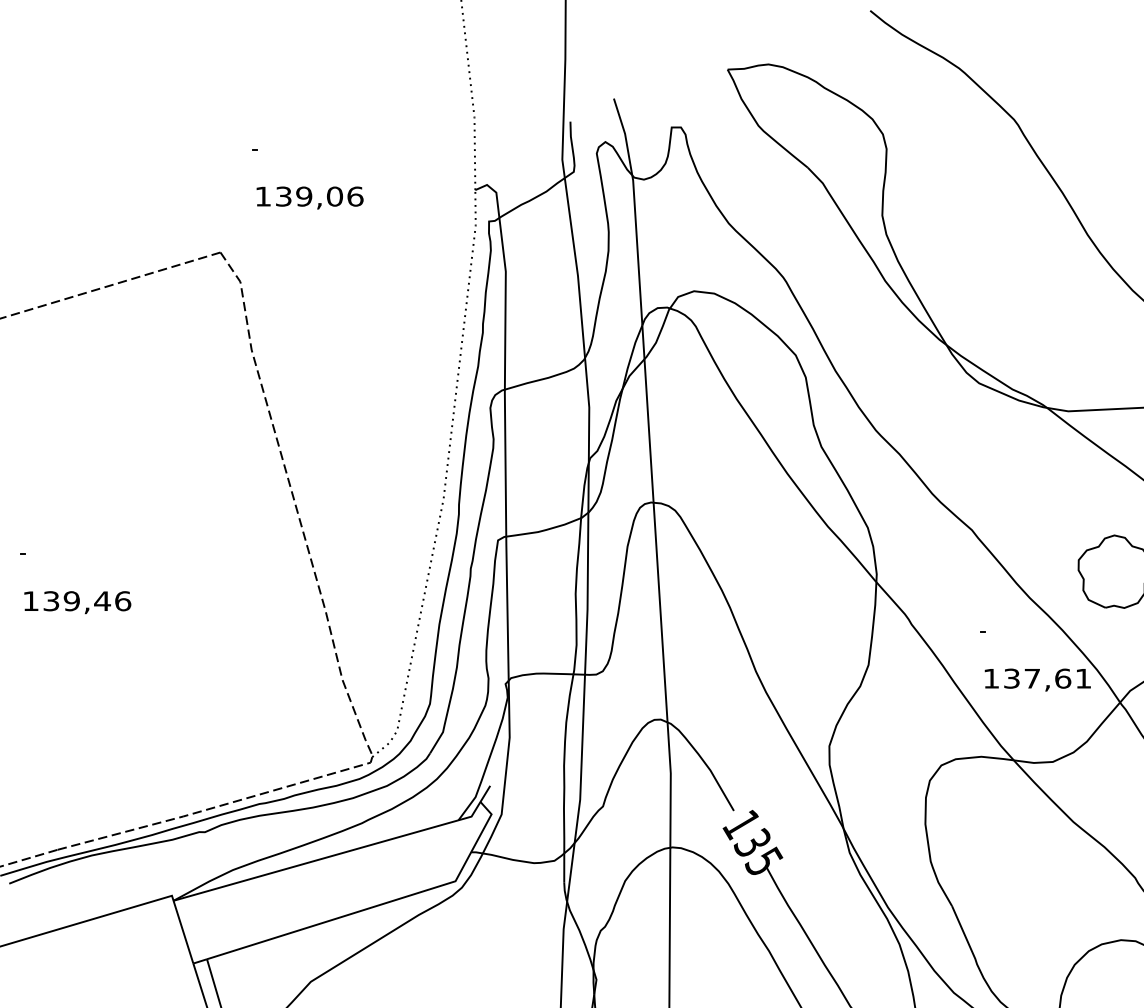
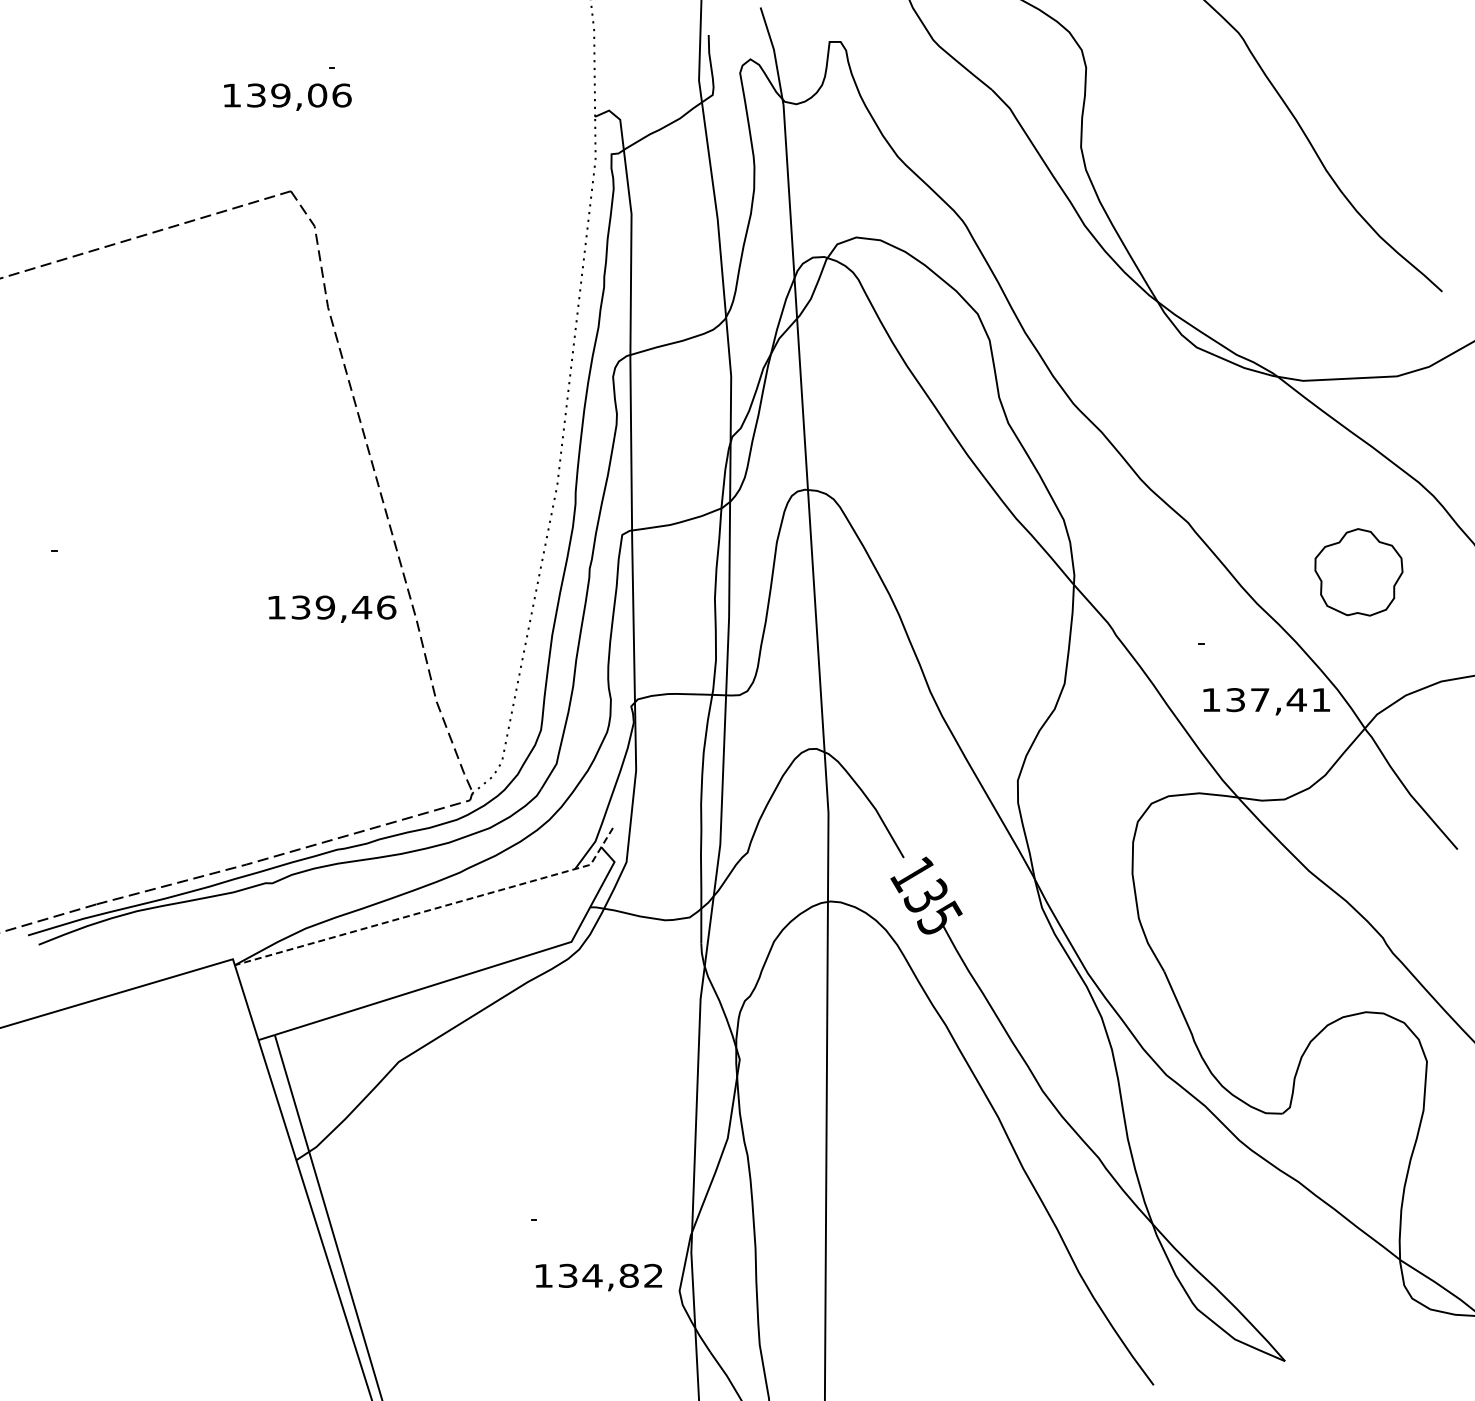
text: (309, 197) -> (287, 96), moved
text: (77, 601) -> (332, 608), moved
text: (1062, 679) -> (1296, 700), 137,61 -> 137,41
line: (339, 854) -> (433, 909), solid -> dashed

